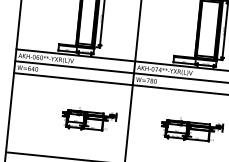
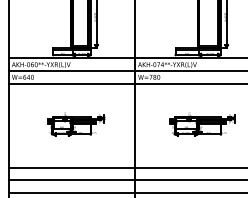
part: (89, 119) -> (76, 124), moved

